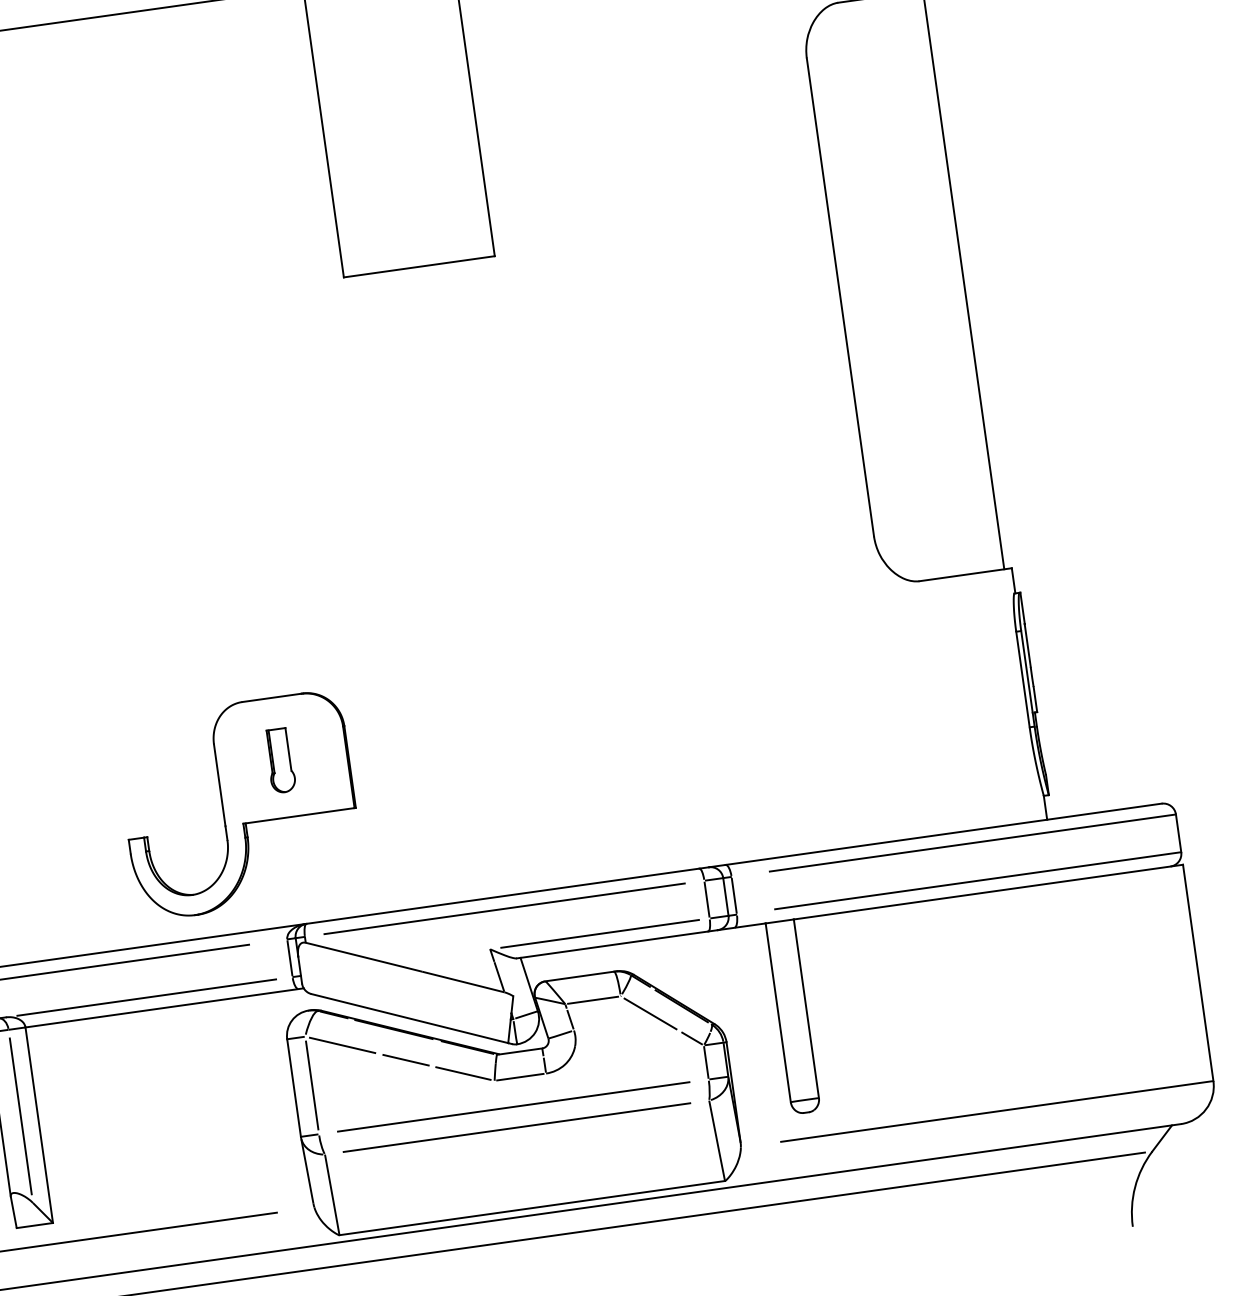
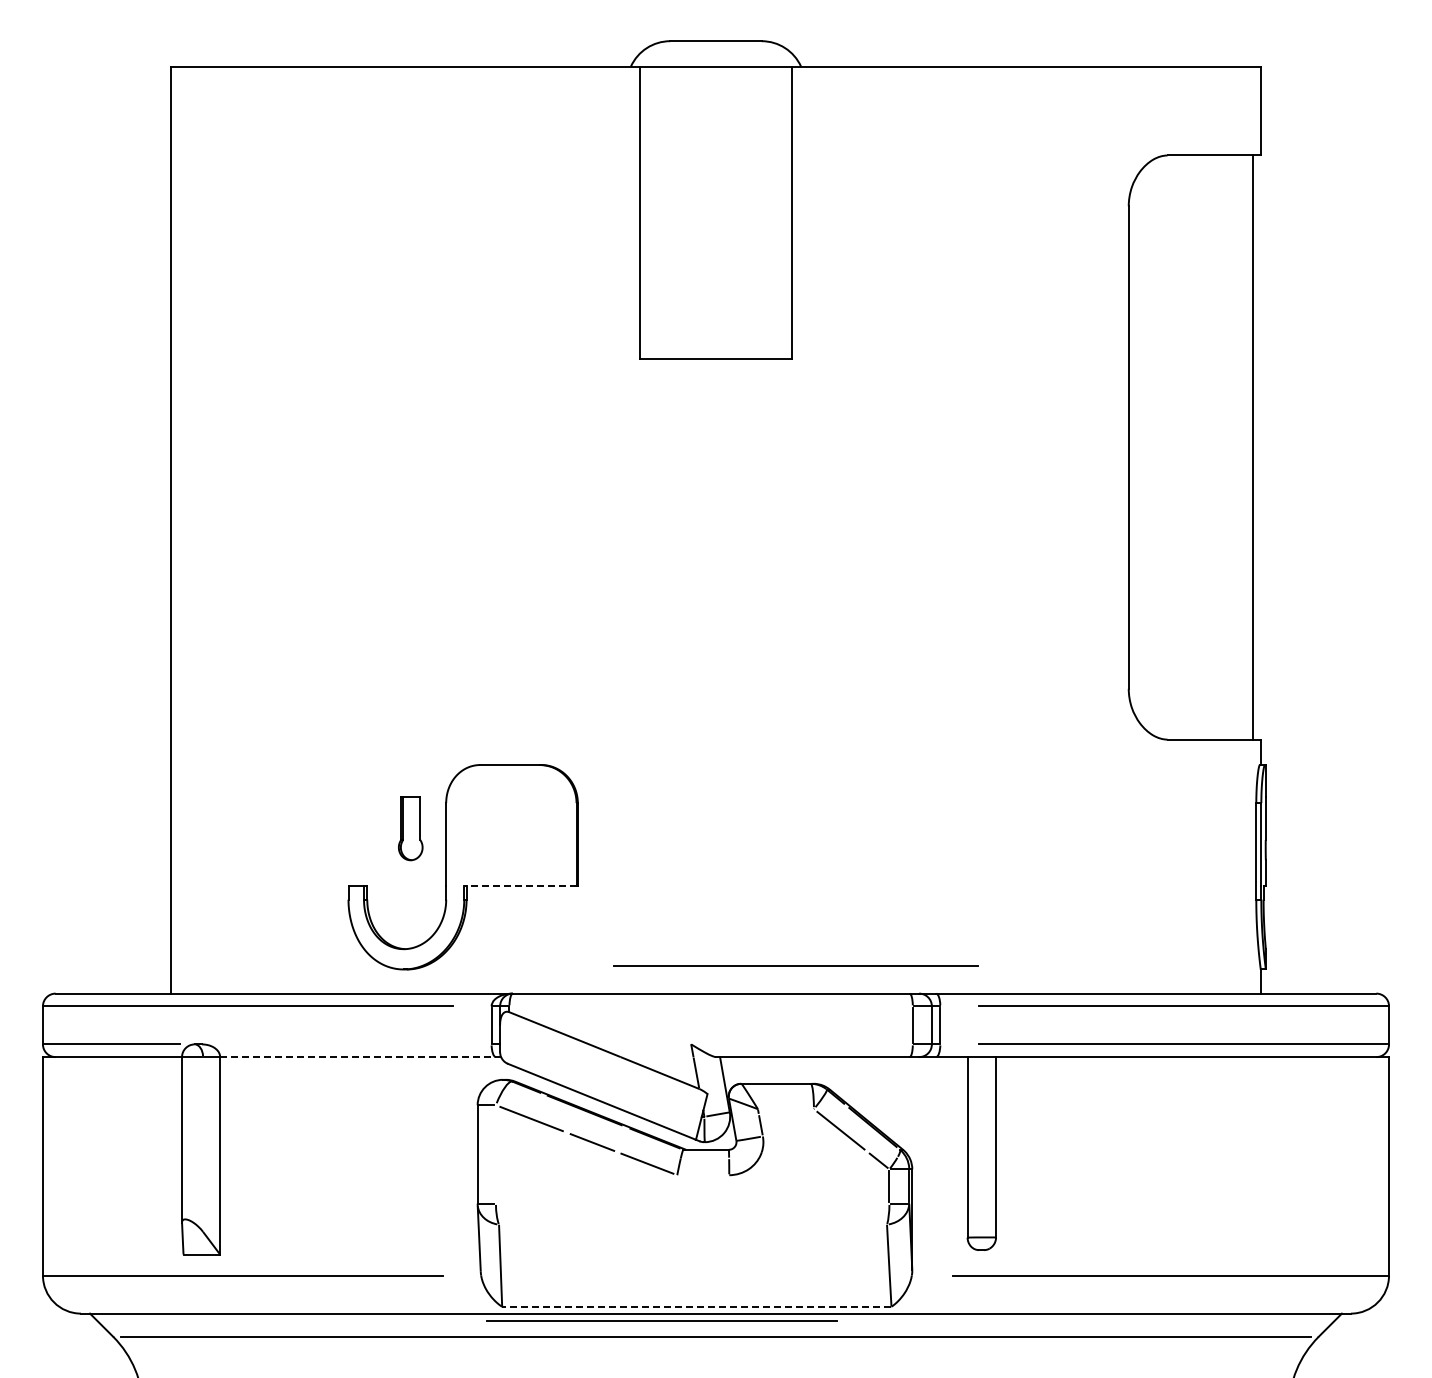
part: (280, 760) -> (410, 828), moved
line: (298, 815) -> (519, 885), solid -> dashed
line: (503, 908) -> (795, 965), moved
line: (599, 934) -> (801, 1044), removed
line: (145, 997) -> (343, 1044), removed
line: (592, 1000) -> (785, 1109), removed
line: (165, 1008) -> (361, 1057), solid -> dashed
line: (519, 1077) -> (702, 1175), removed
line: (311, 1085) -> (495, 1154), removed
line: (513, 1106) -> (692, 1203), removed
line: (21, 1116) -> (203, 1144), removed
line: (516, 1127) -> (661, 1320), moved
line: (531, 1208) -> (696, 1306), solid -> dashed

